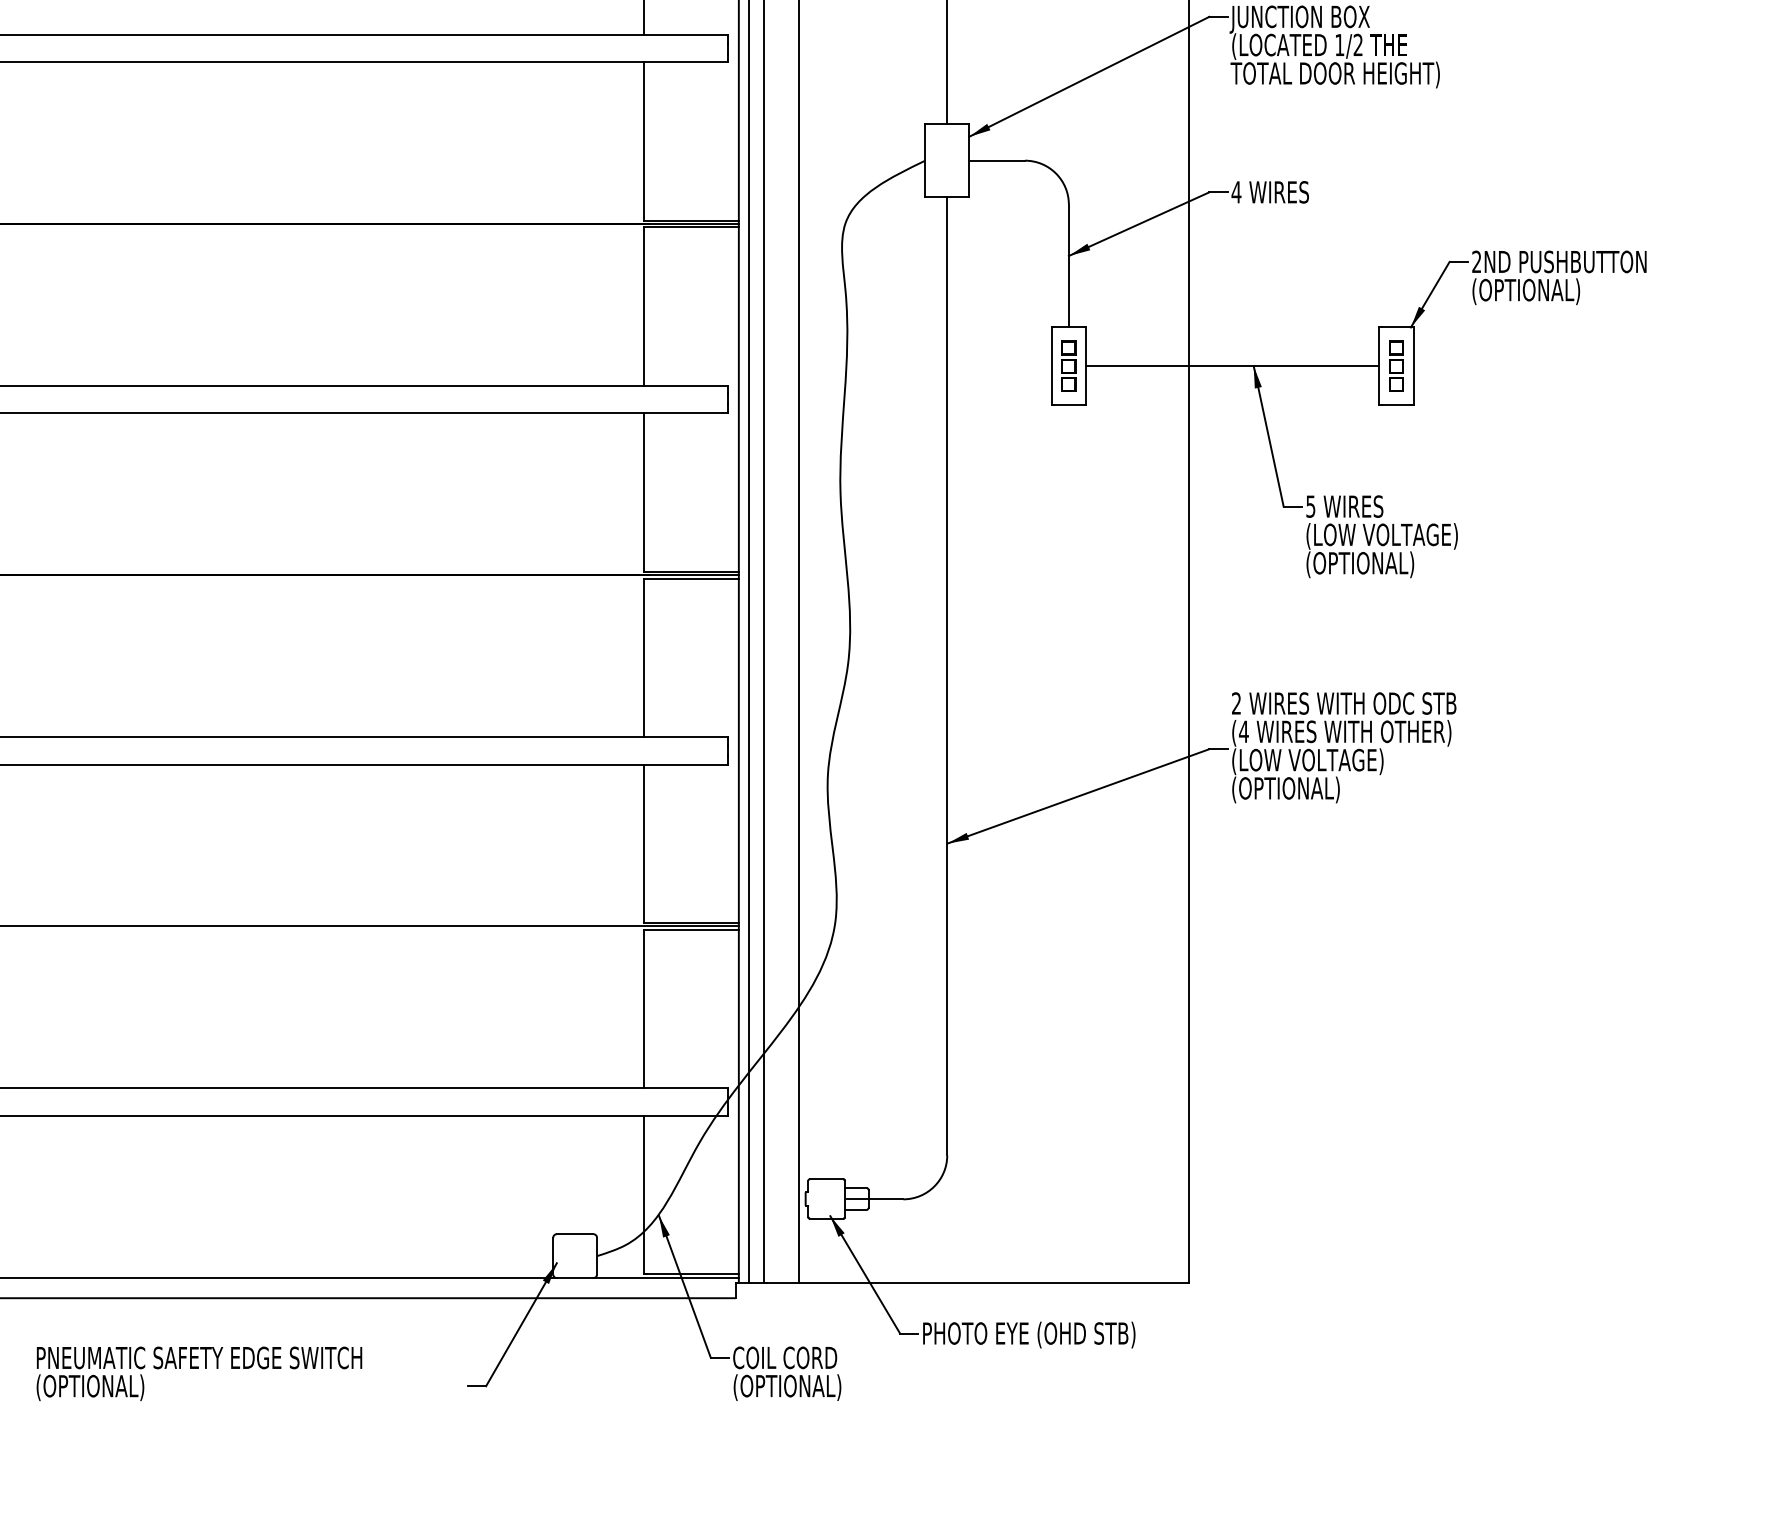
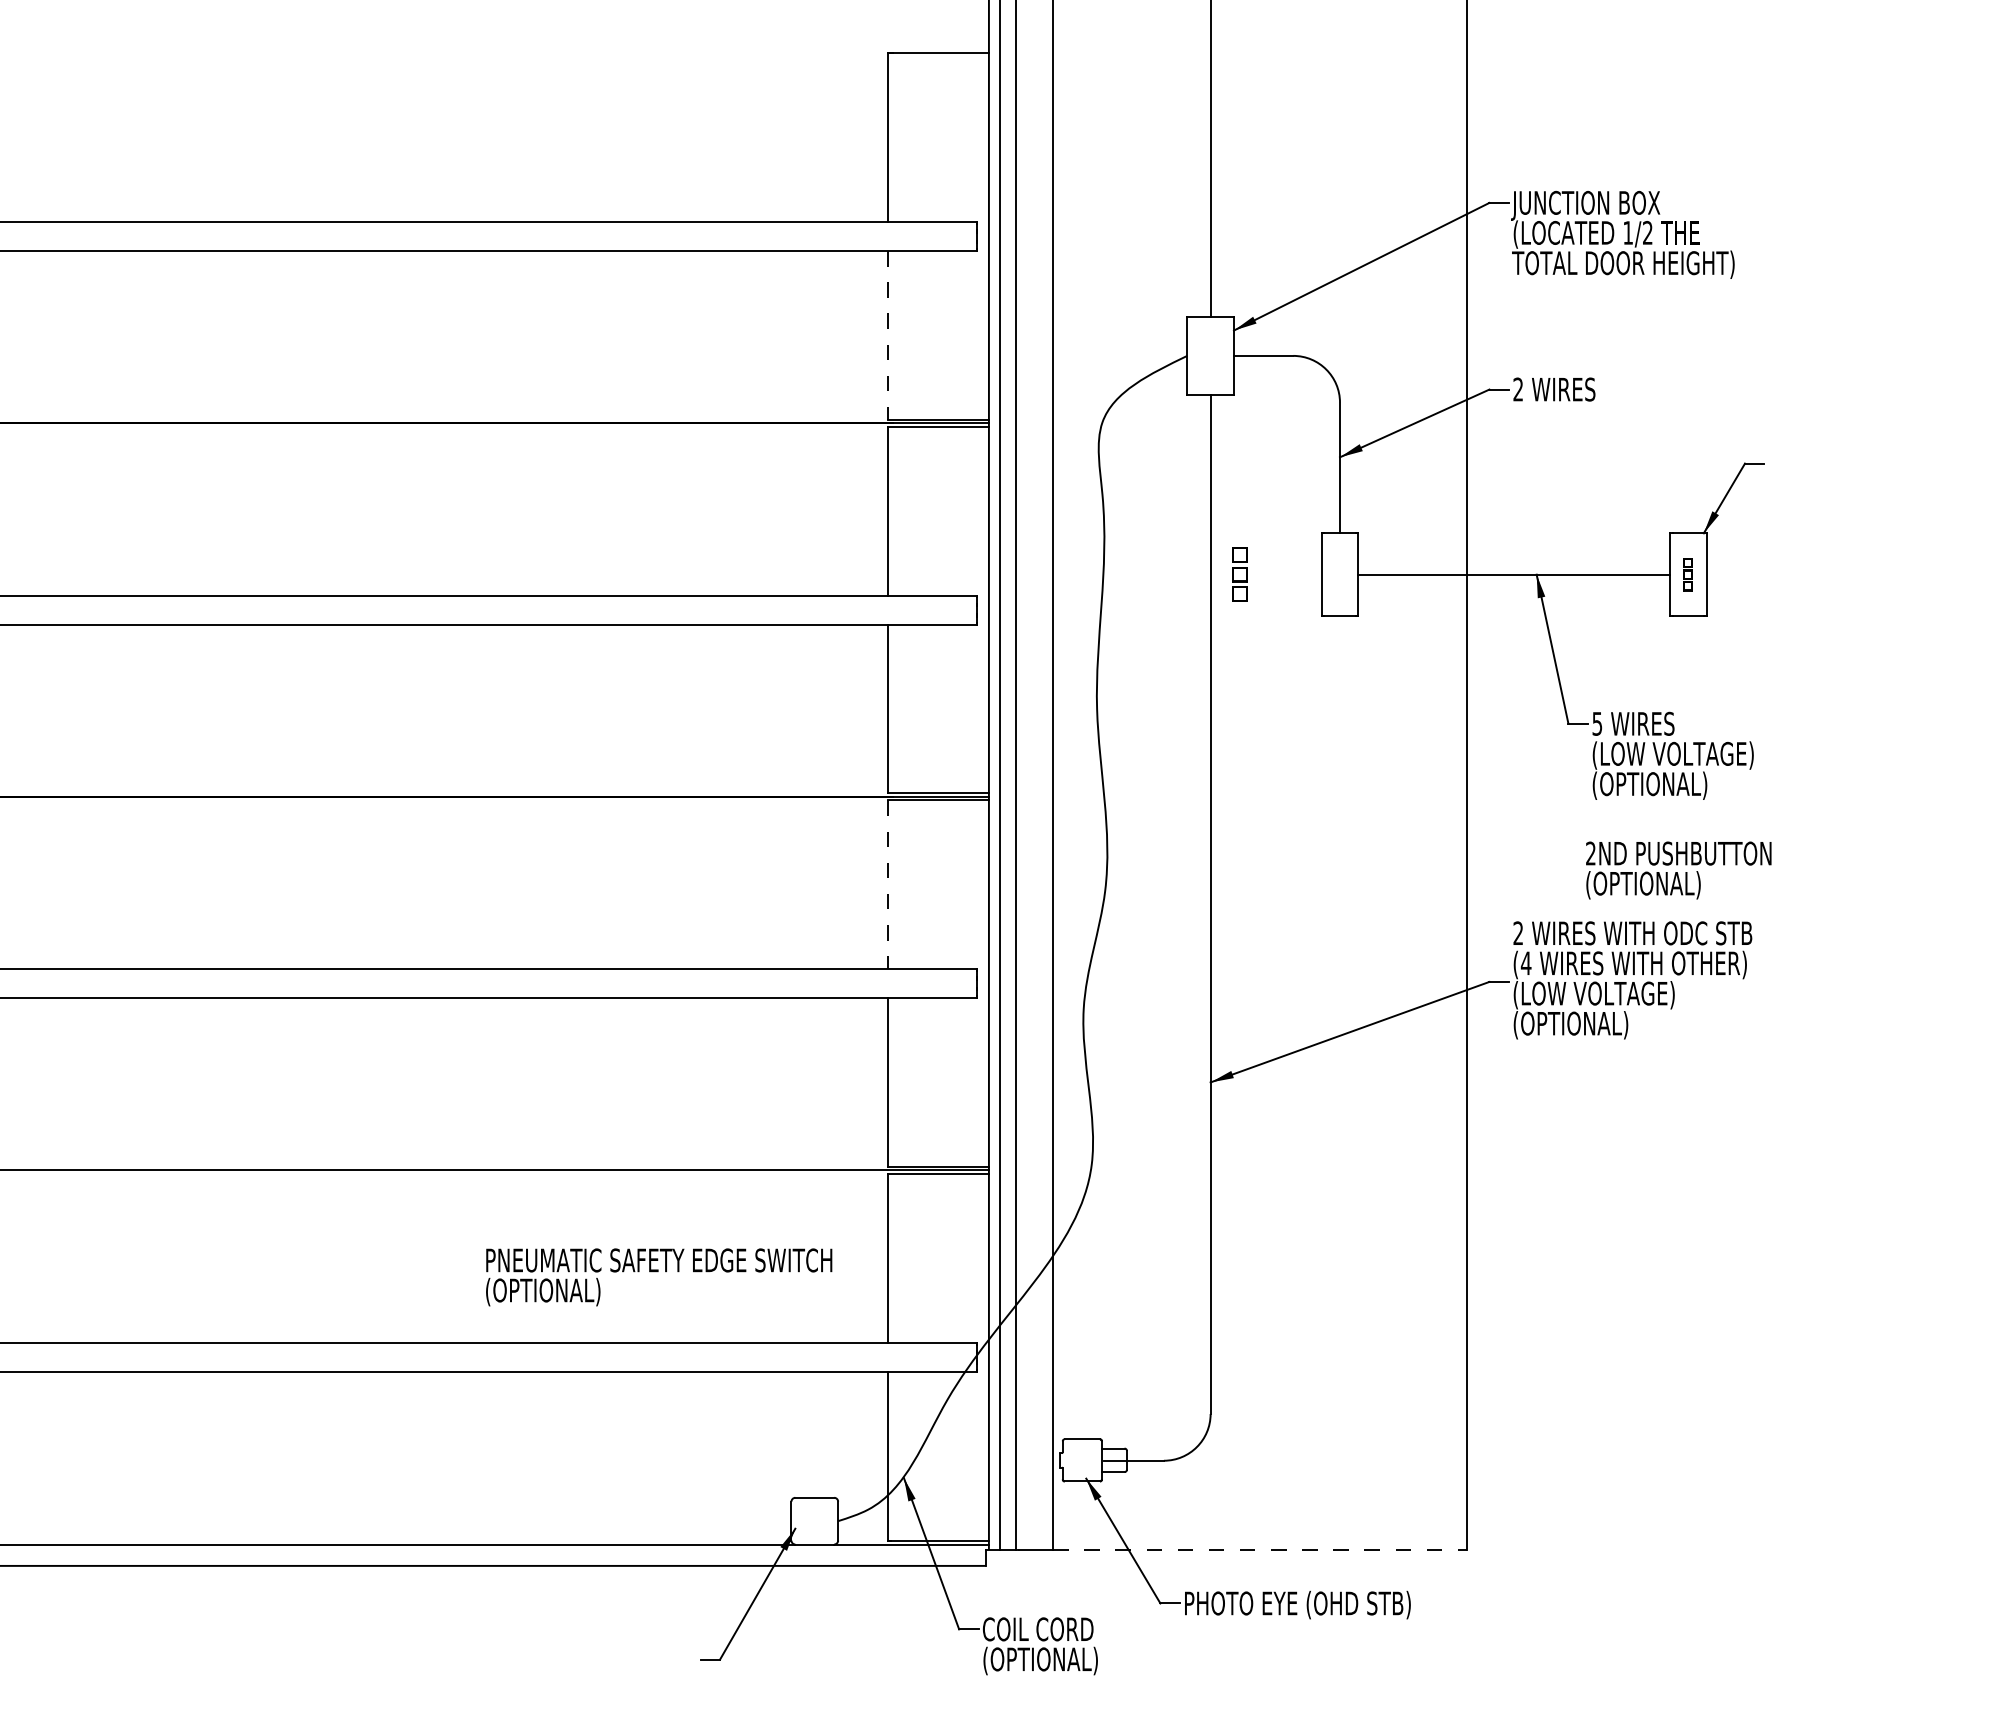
line: (643, 142) -> (887, 336), solid -> dashed
text: (1236, 192) -> (1518, 389), 4 -> 2
text: (1559, 277) -> (1678, 870), moved
part: (1068, 366) -> (1239, 574), moved
part: (1395, 366) -> (1687, 574), size x0.6
line: (643, 658) -> (887, 885), solid -> dashed
line: (994, 1282) -> (1260, 1549), solid -> dashed
text: (199, 1373) -> (659, 1277), moved

